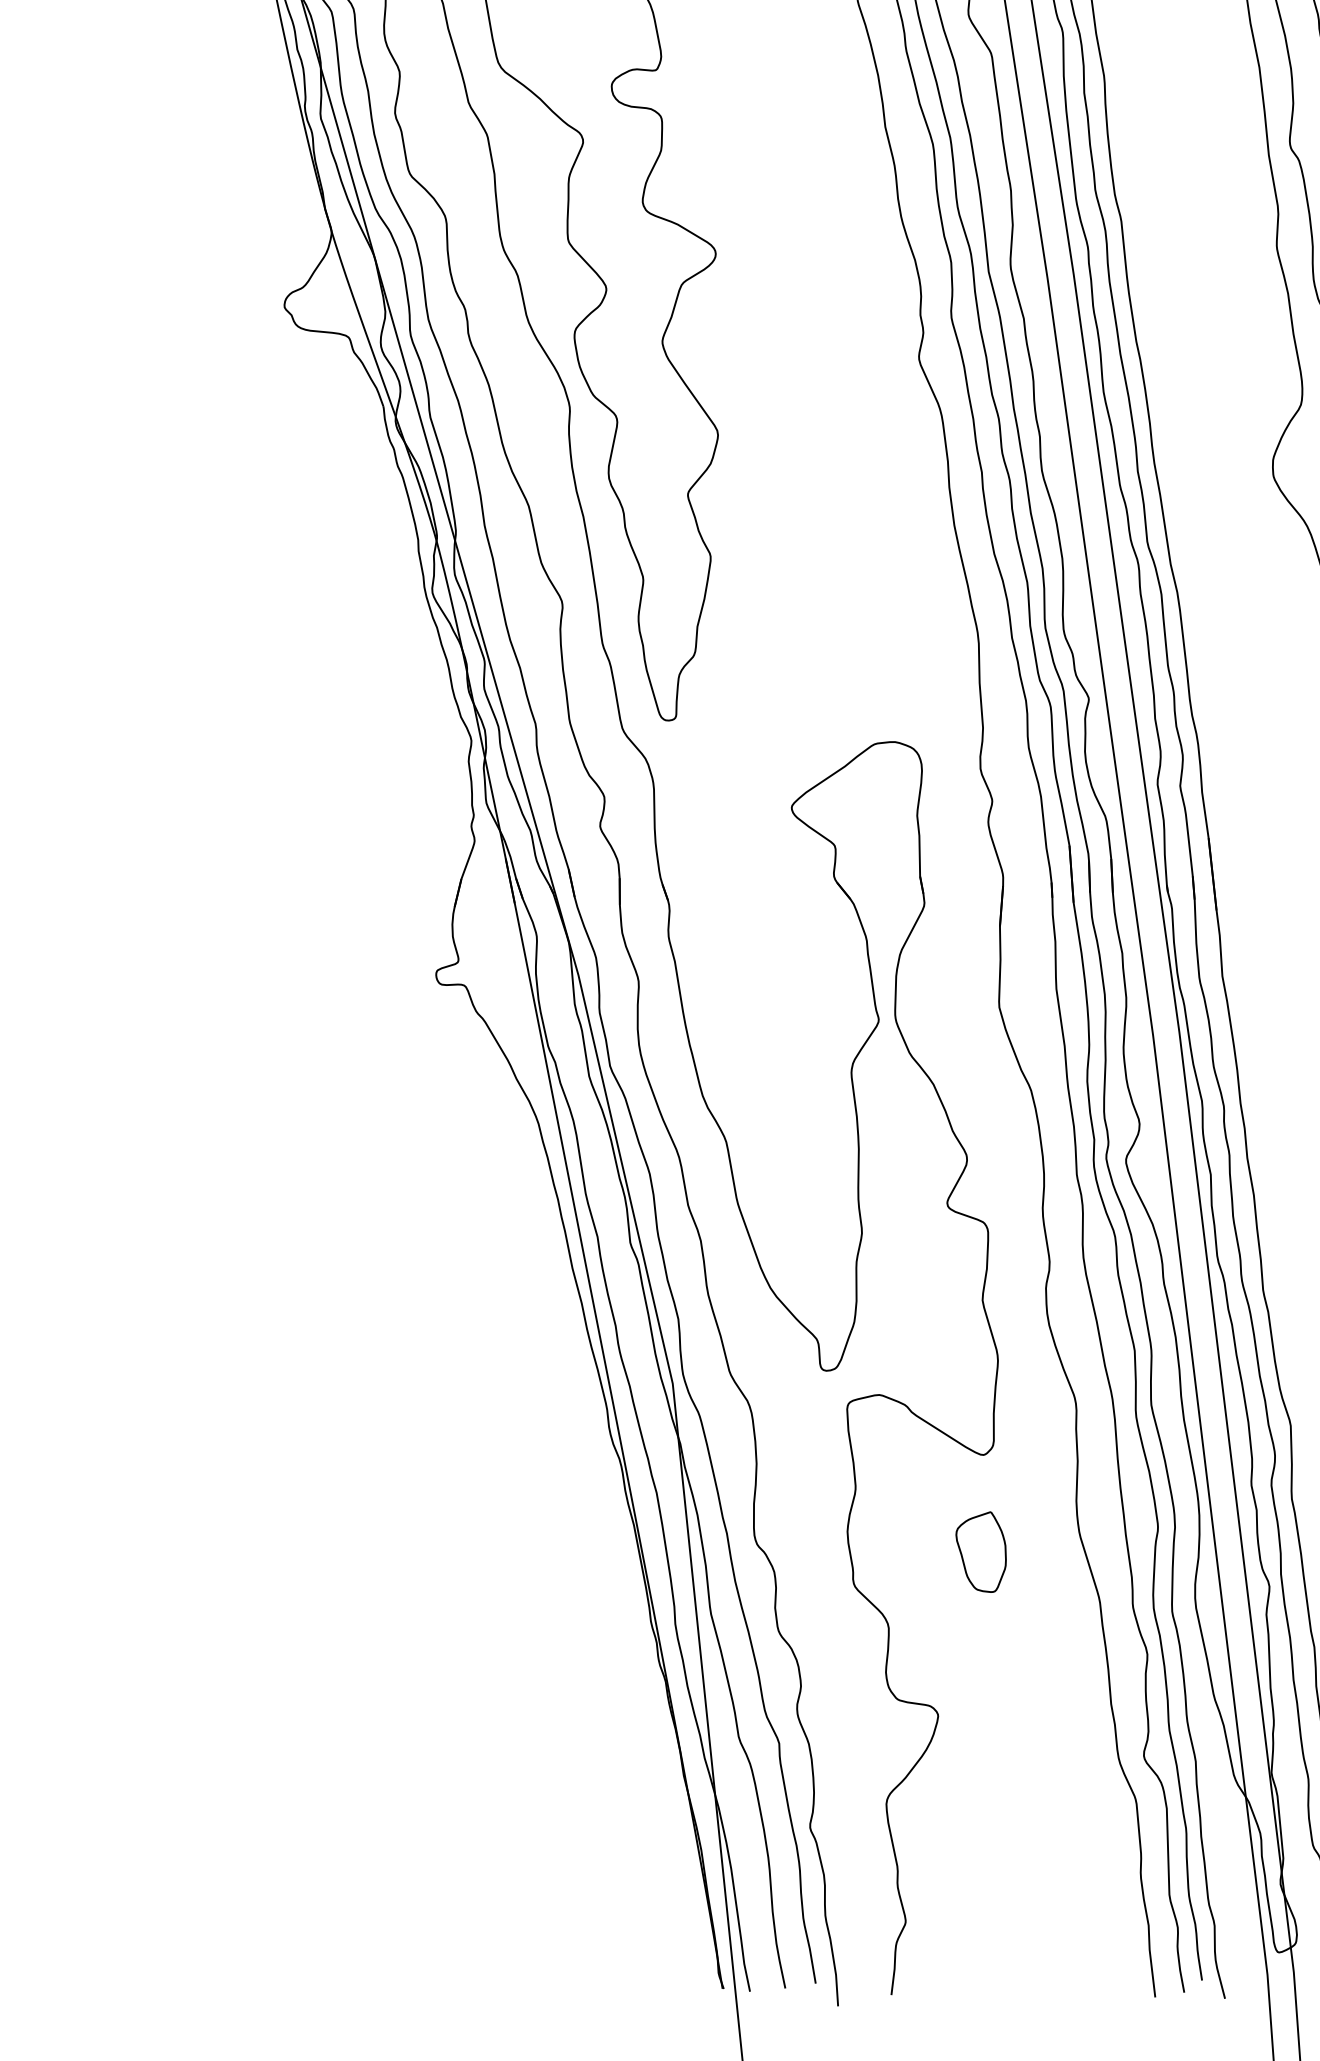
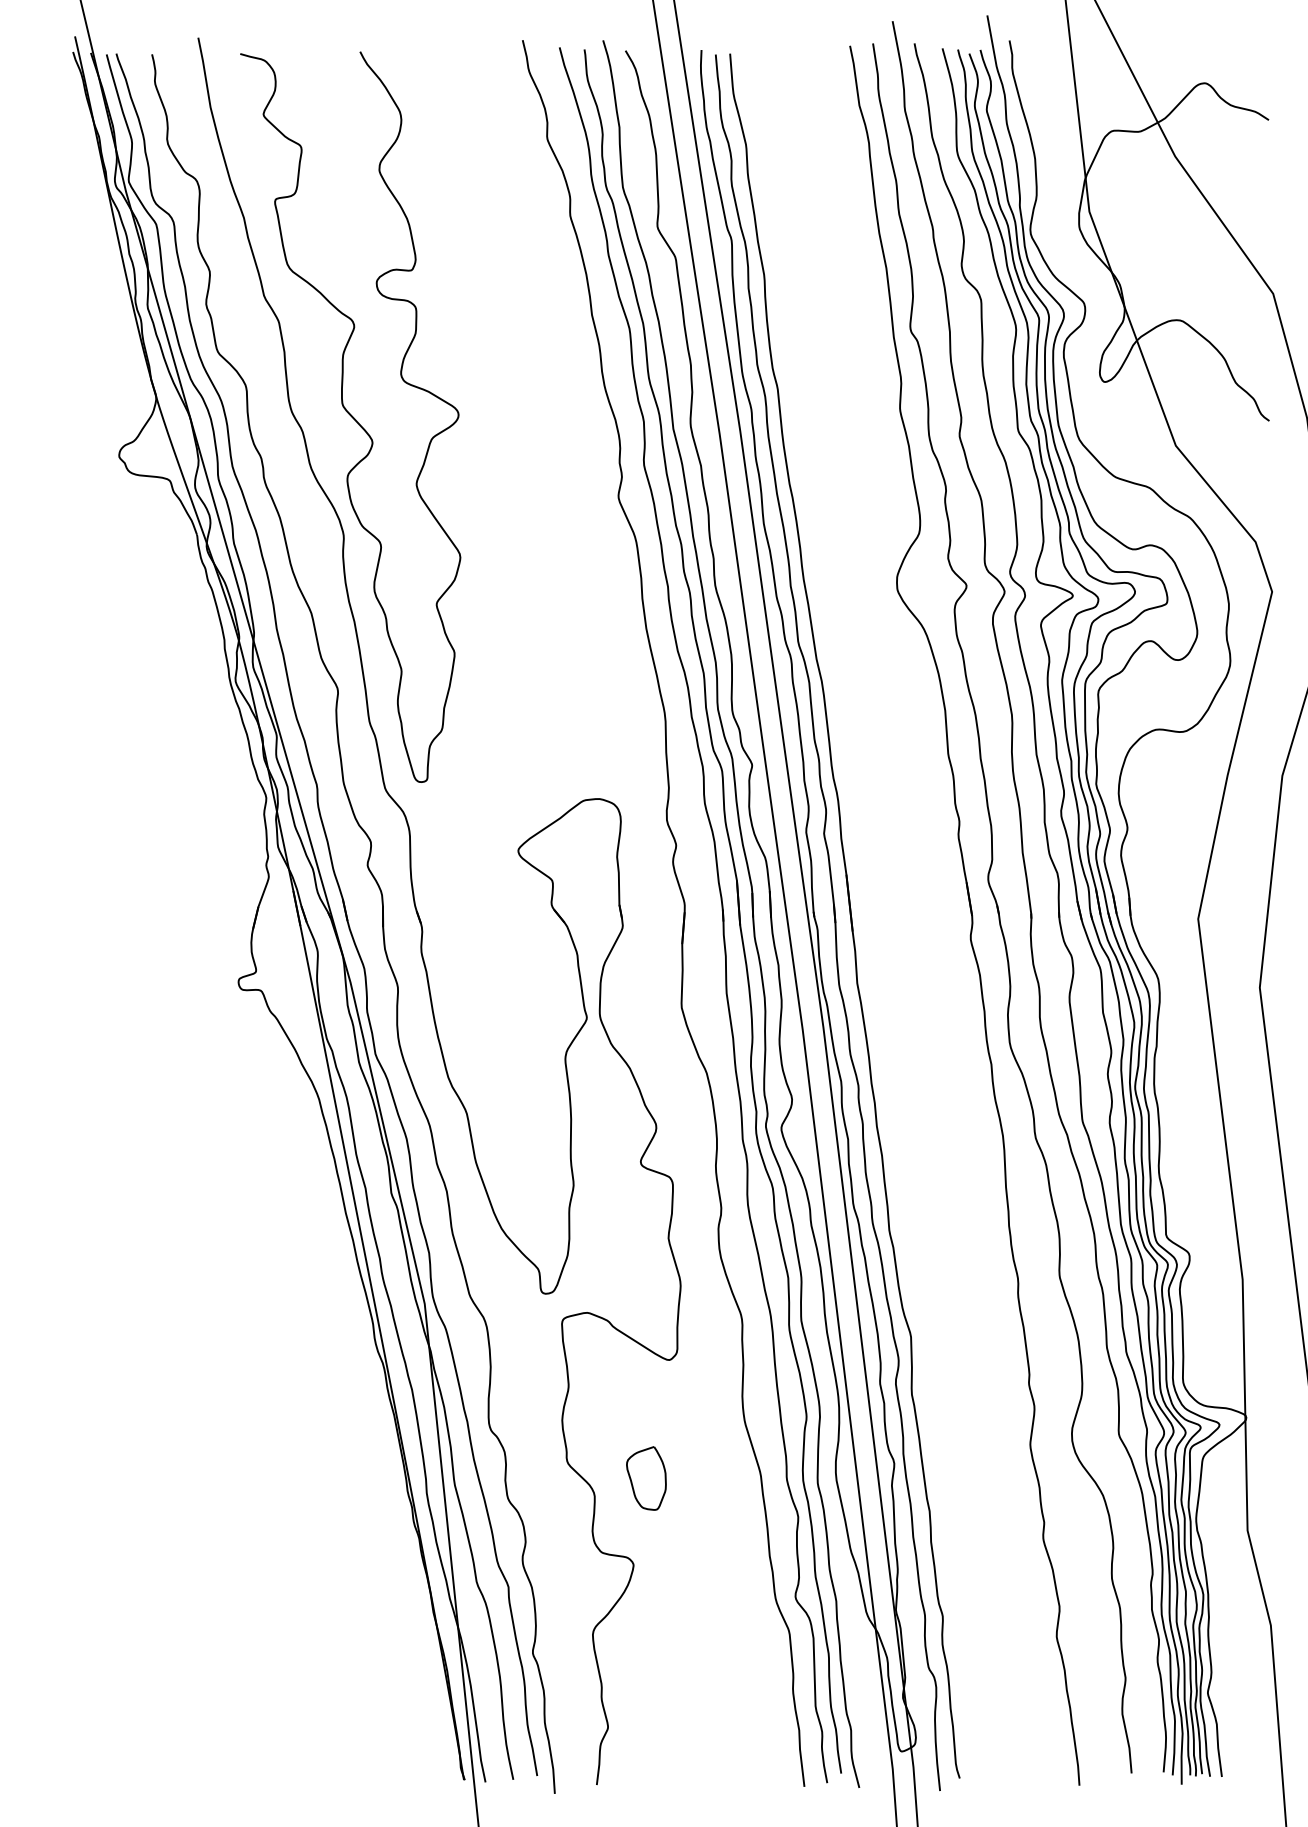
part: (981, 1552) -> (646, 1478), moved

